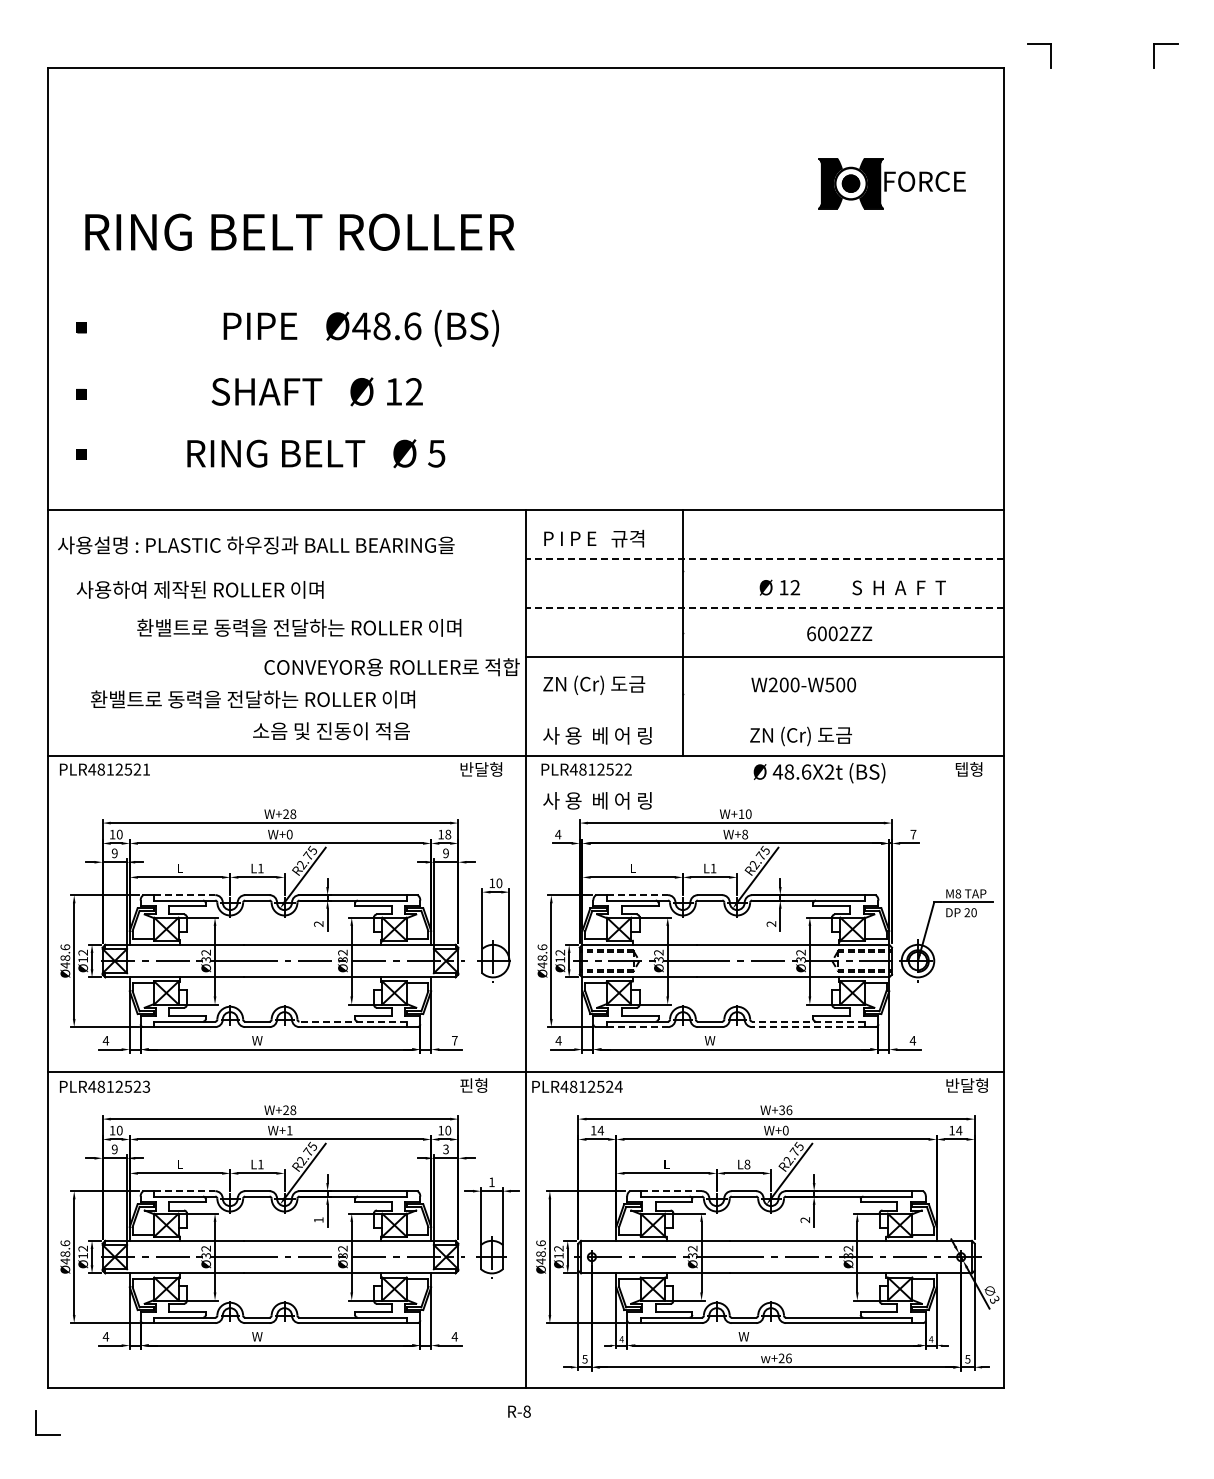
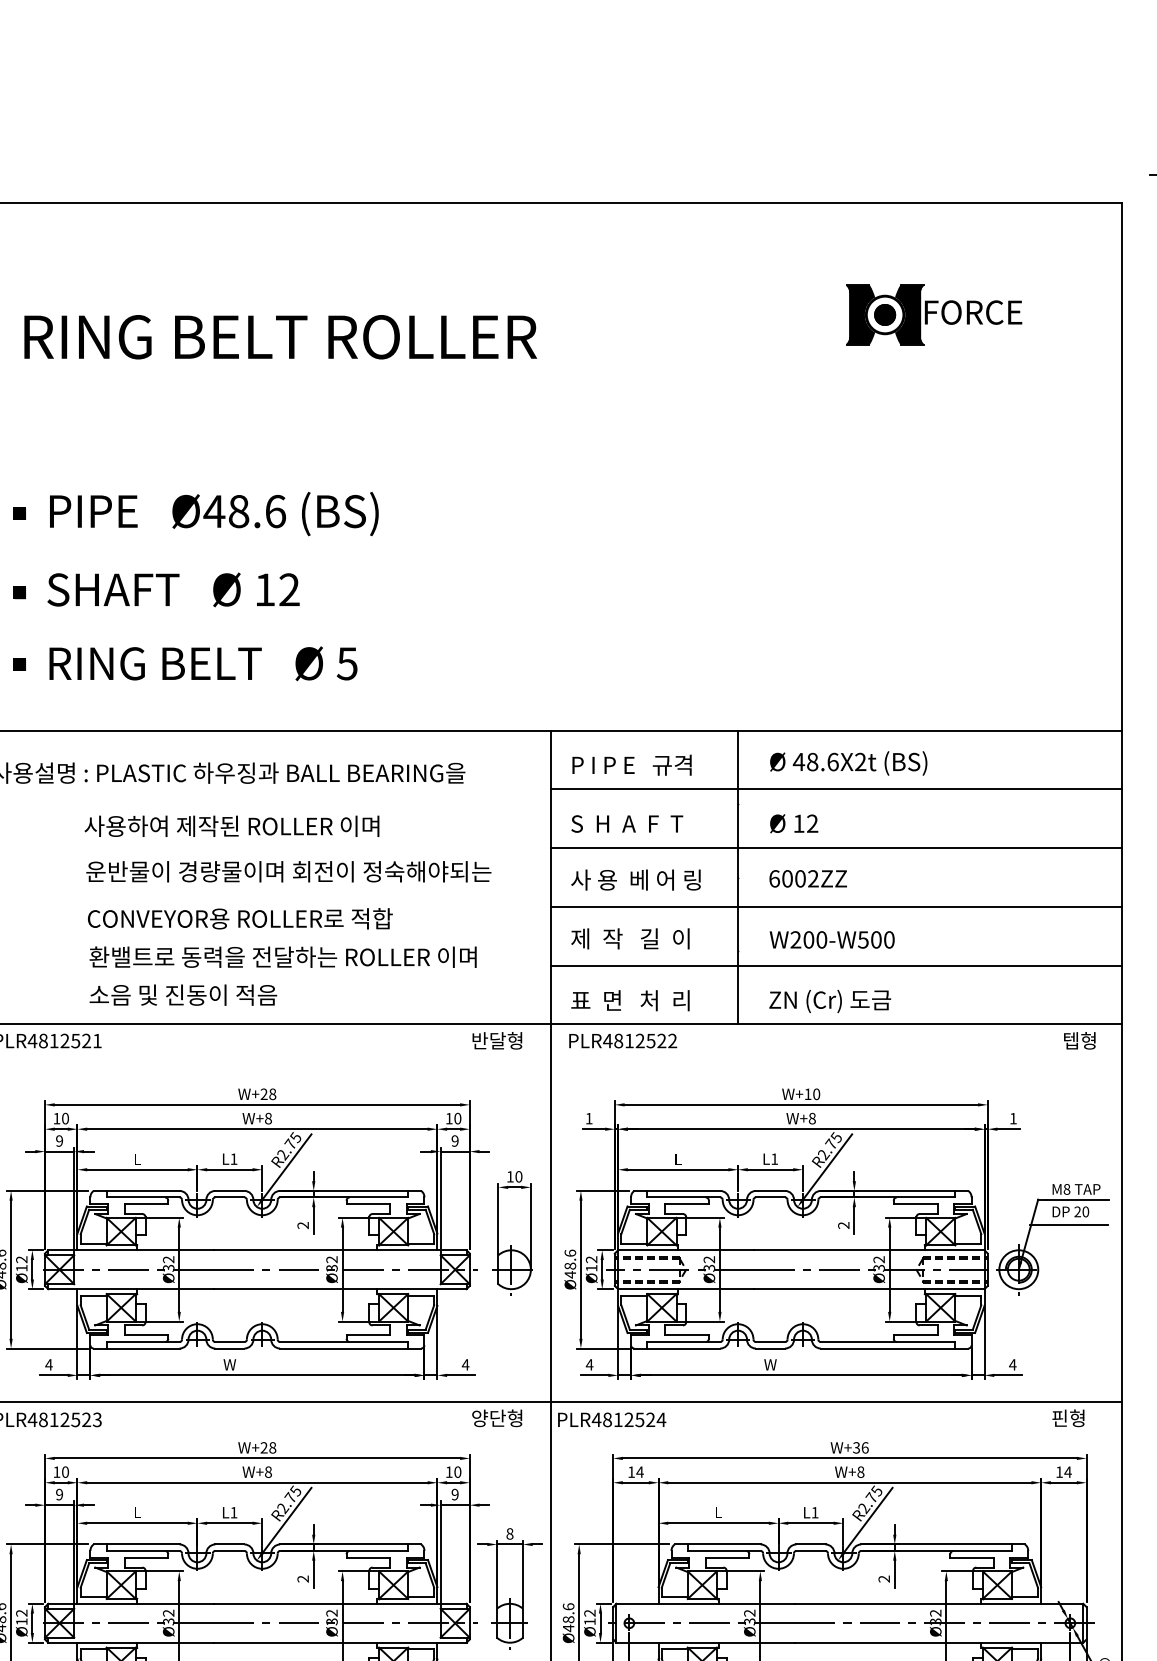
part: (891, 183) -> (933, 314), moved
text: (299, 231) -> (280, 336), moved
text: (360, 327) -> (213, 513), moved
text: (316, 391) -> (172, 589), moved
text: (316, 453) -> (203, 663), moved
line: (764, 558) -> (835, 788), dashed -> solid
text: (779, 587) -> (793, 823), moved
text: (898, 587) -> (626, 823), moved
text: (199, 589) -> (231, 825), moved
line: (764, 608) -> (835, 848), dashed -> solid
text: (306, 627) -> (288, 871), 환밸트로 동력을 전달하는 ROLLER 이며 -> 운반물이 경량물이며 회전이 정숙해야되는
text: (839, 633) -> (808, 878), moved
text: (391, 667) -> (239, 919), moved
text: (594, 684) -> (632, 939), ZN (Cr) 도금 -> 제  작   길  이
text: (803, 684) -> (831, 939), moved
text: (252, 699) -> (282, 957), moved
line: (765, 706) -> (836, 965), added
text: (331, 731) -> (183, 995), moved
text: (597, 735) -> (636, 1000), 사 용  베 어 링 -> 표  면   처  리
text: (800, 736) -> (829, 1001), moved
text: (819, 773) -> (848, 763), moved
text: (597, 800) -> (636, 879), moved
text: (289, 834) -> (268, 1118), W+0 -> W+8
text: (448, 834) -> (458, 1118), 18 -> 10
text: (558, 834) -> (589, 1118), 4 -> 1
text: (913, 834) -> (1013, 1118), 7 -> 1
line: (184, 895) -> (142, 1191), dashed -> solid
line: (637, 895) -> (683, 1191), dashed -> solid
line: (959, 923) -> (1068, 1224), added
line: (353, 1021) -> (344, 1341), dashed -> solid
line: (808, 1021) -> (888, 1341), dashed -> solid
line: (637, 1027) -> (683, 1349), dashed -> solid
line: (808, 1027) -> (888, 1349), dashed -> solid
text: (454, 1040) -> (465, 1364), 7 -> 4
text: (481, 1085) -> (497, 1418), 핀형 -> 양단형
text: (966, 1085) -> (1076, 1418), 반달형 -> 핀형
text: (289, 1130) -> (268, 1472), W+1 -> W+8
text: (785, 1130) -> (860, 1472), W+0 -> W+8
text: (445, 1149) -> (454, 1494), 3 -> 9
text: (747, 1164) -> (815, 1512), L8 -> L1
text: (491, 1182) -> (509, 1534), 1 -> 8
line: (184, 1191) -> (142, 1544), dashed -> solid
line: (671, 1191) -> (724, 1544), dashed -> solid
text: (318, 1219) -> (302, 1578), 1 -> 2

